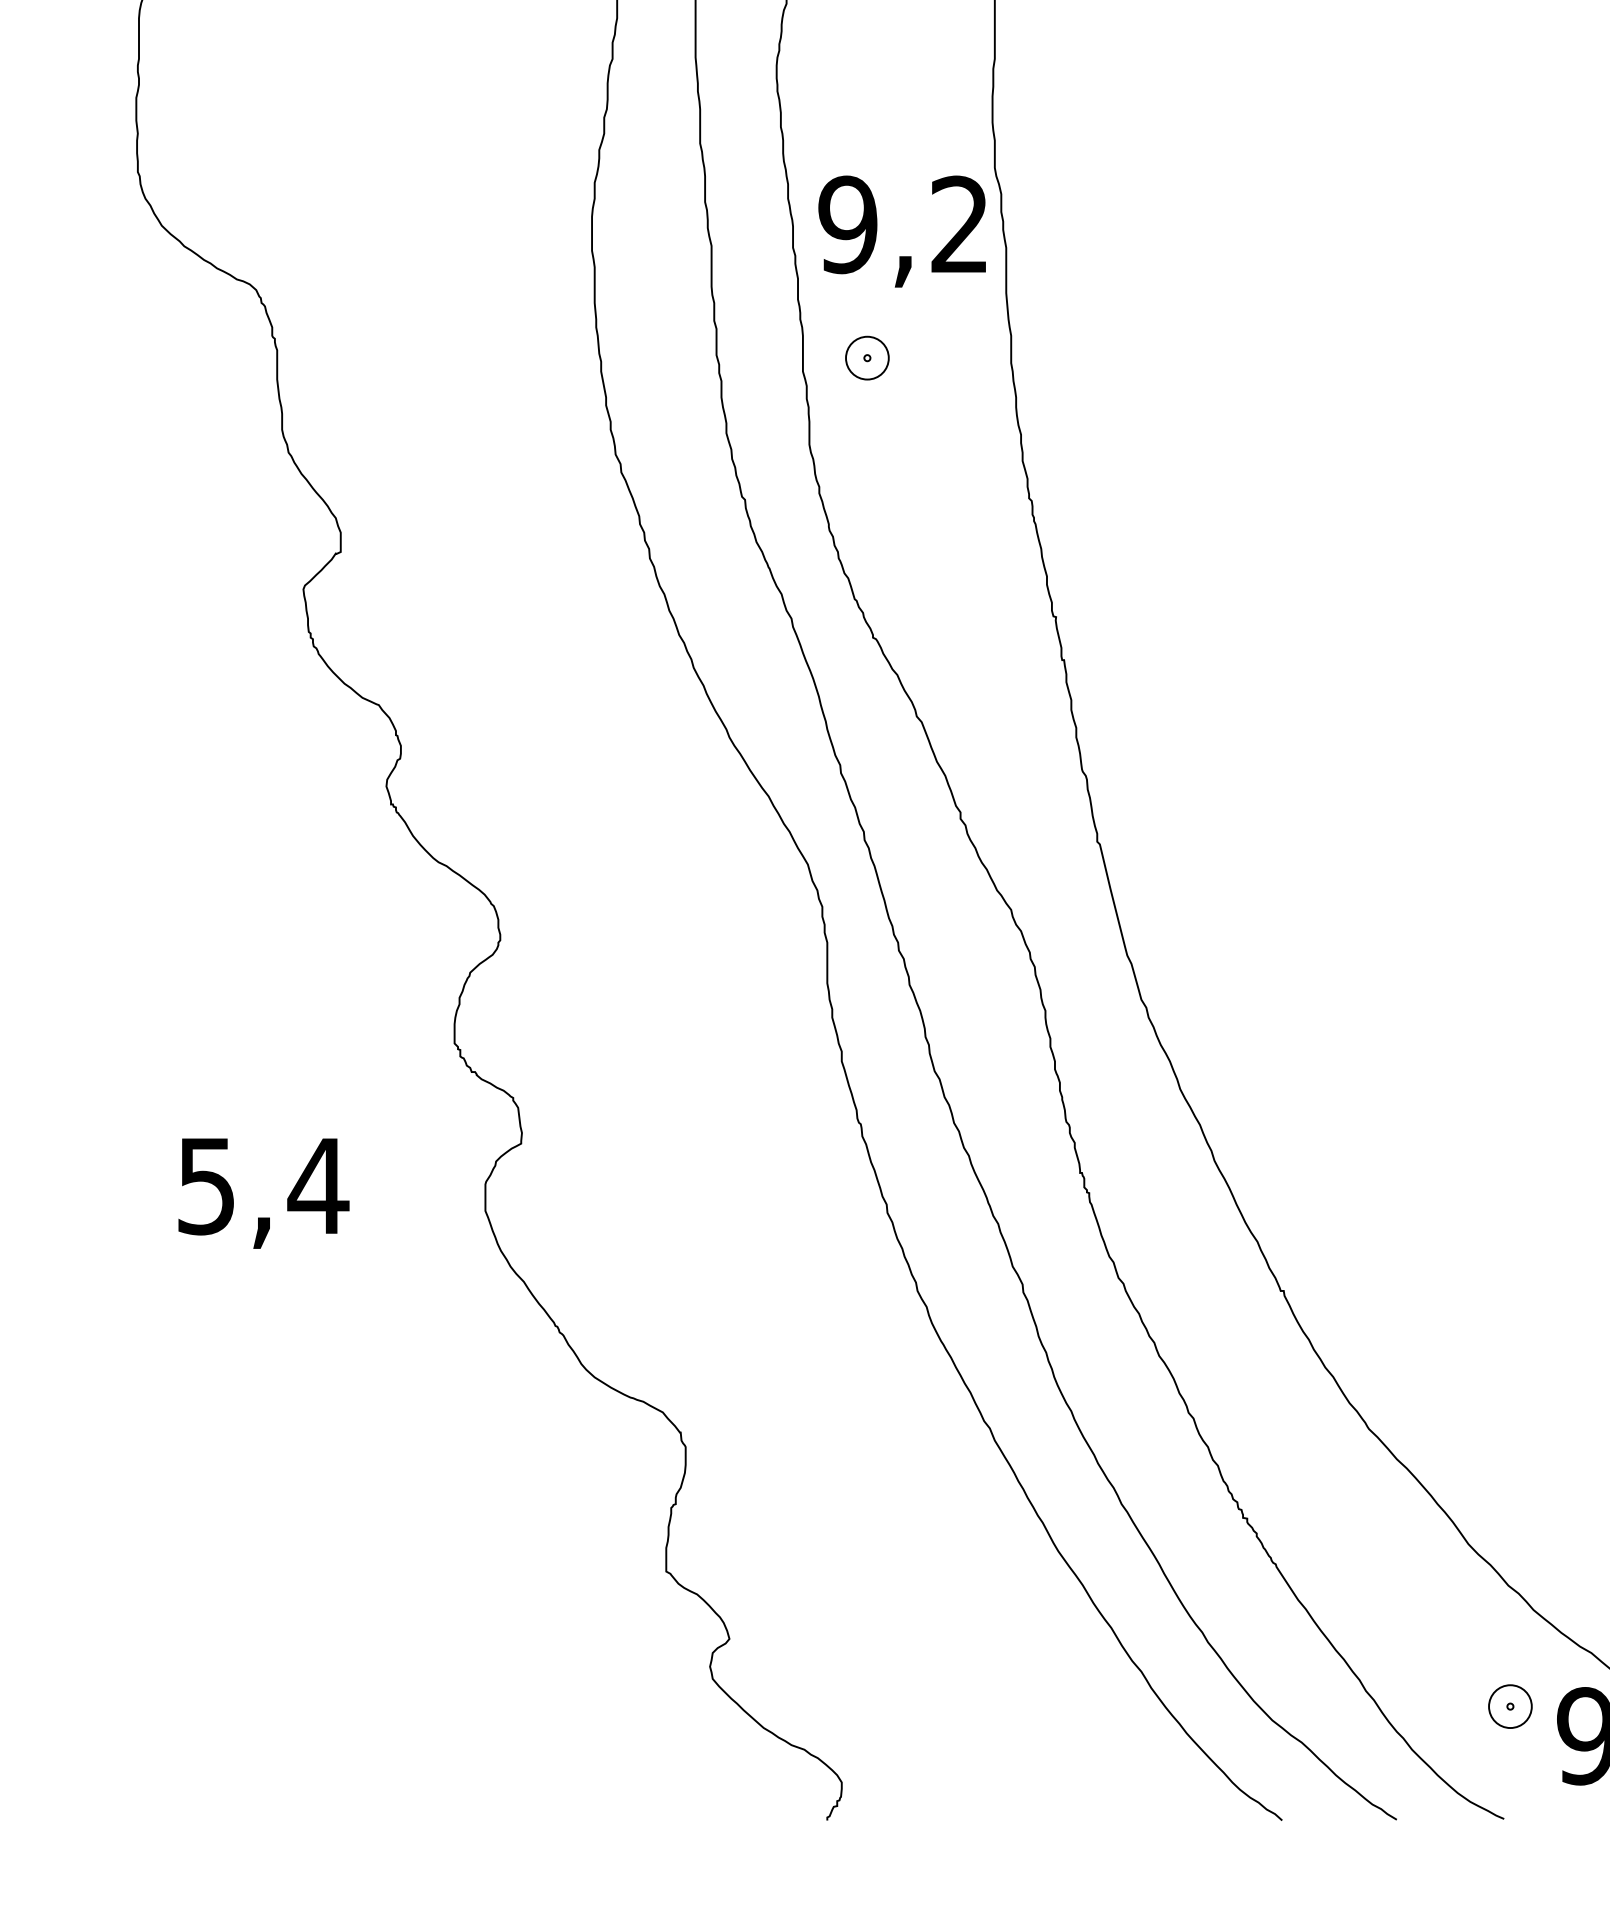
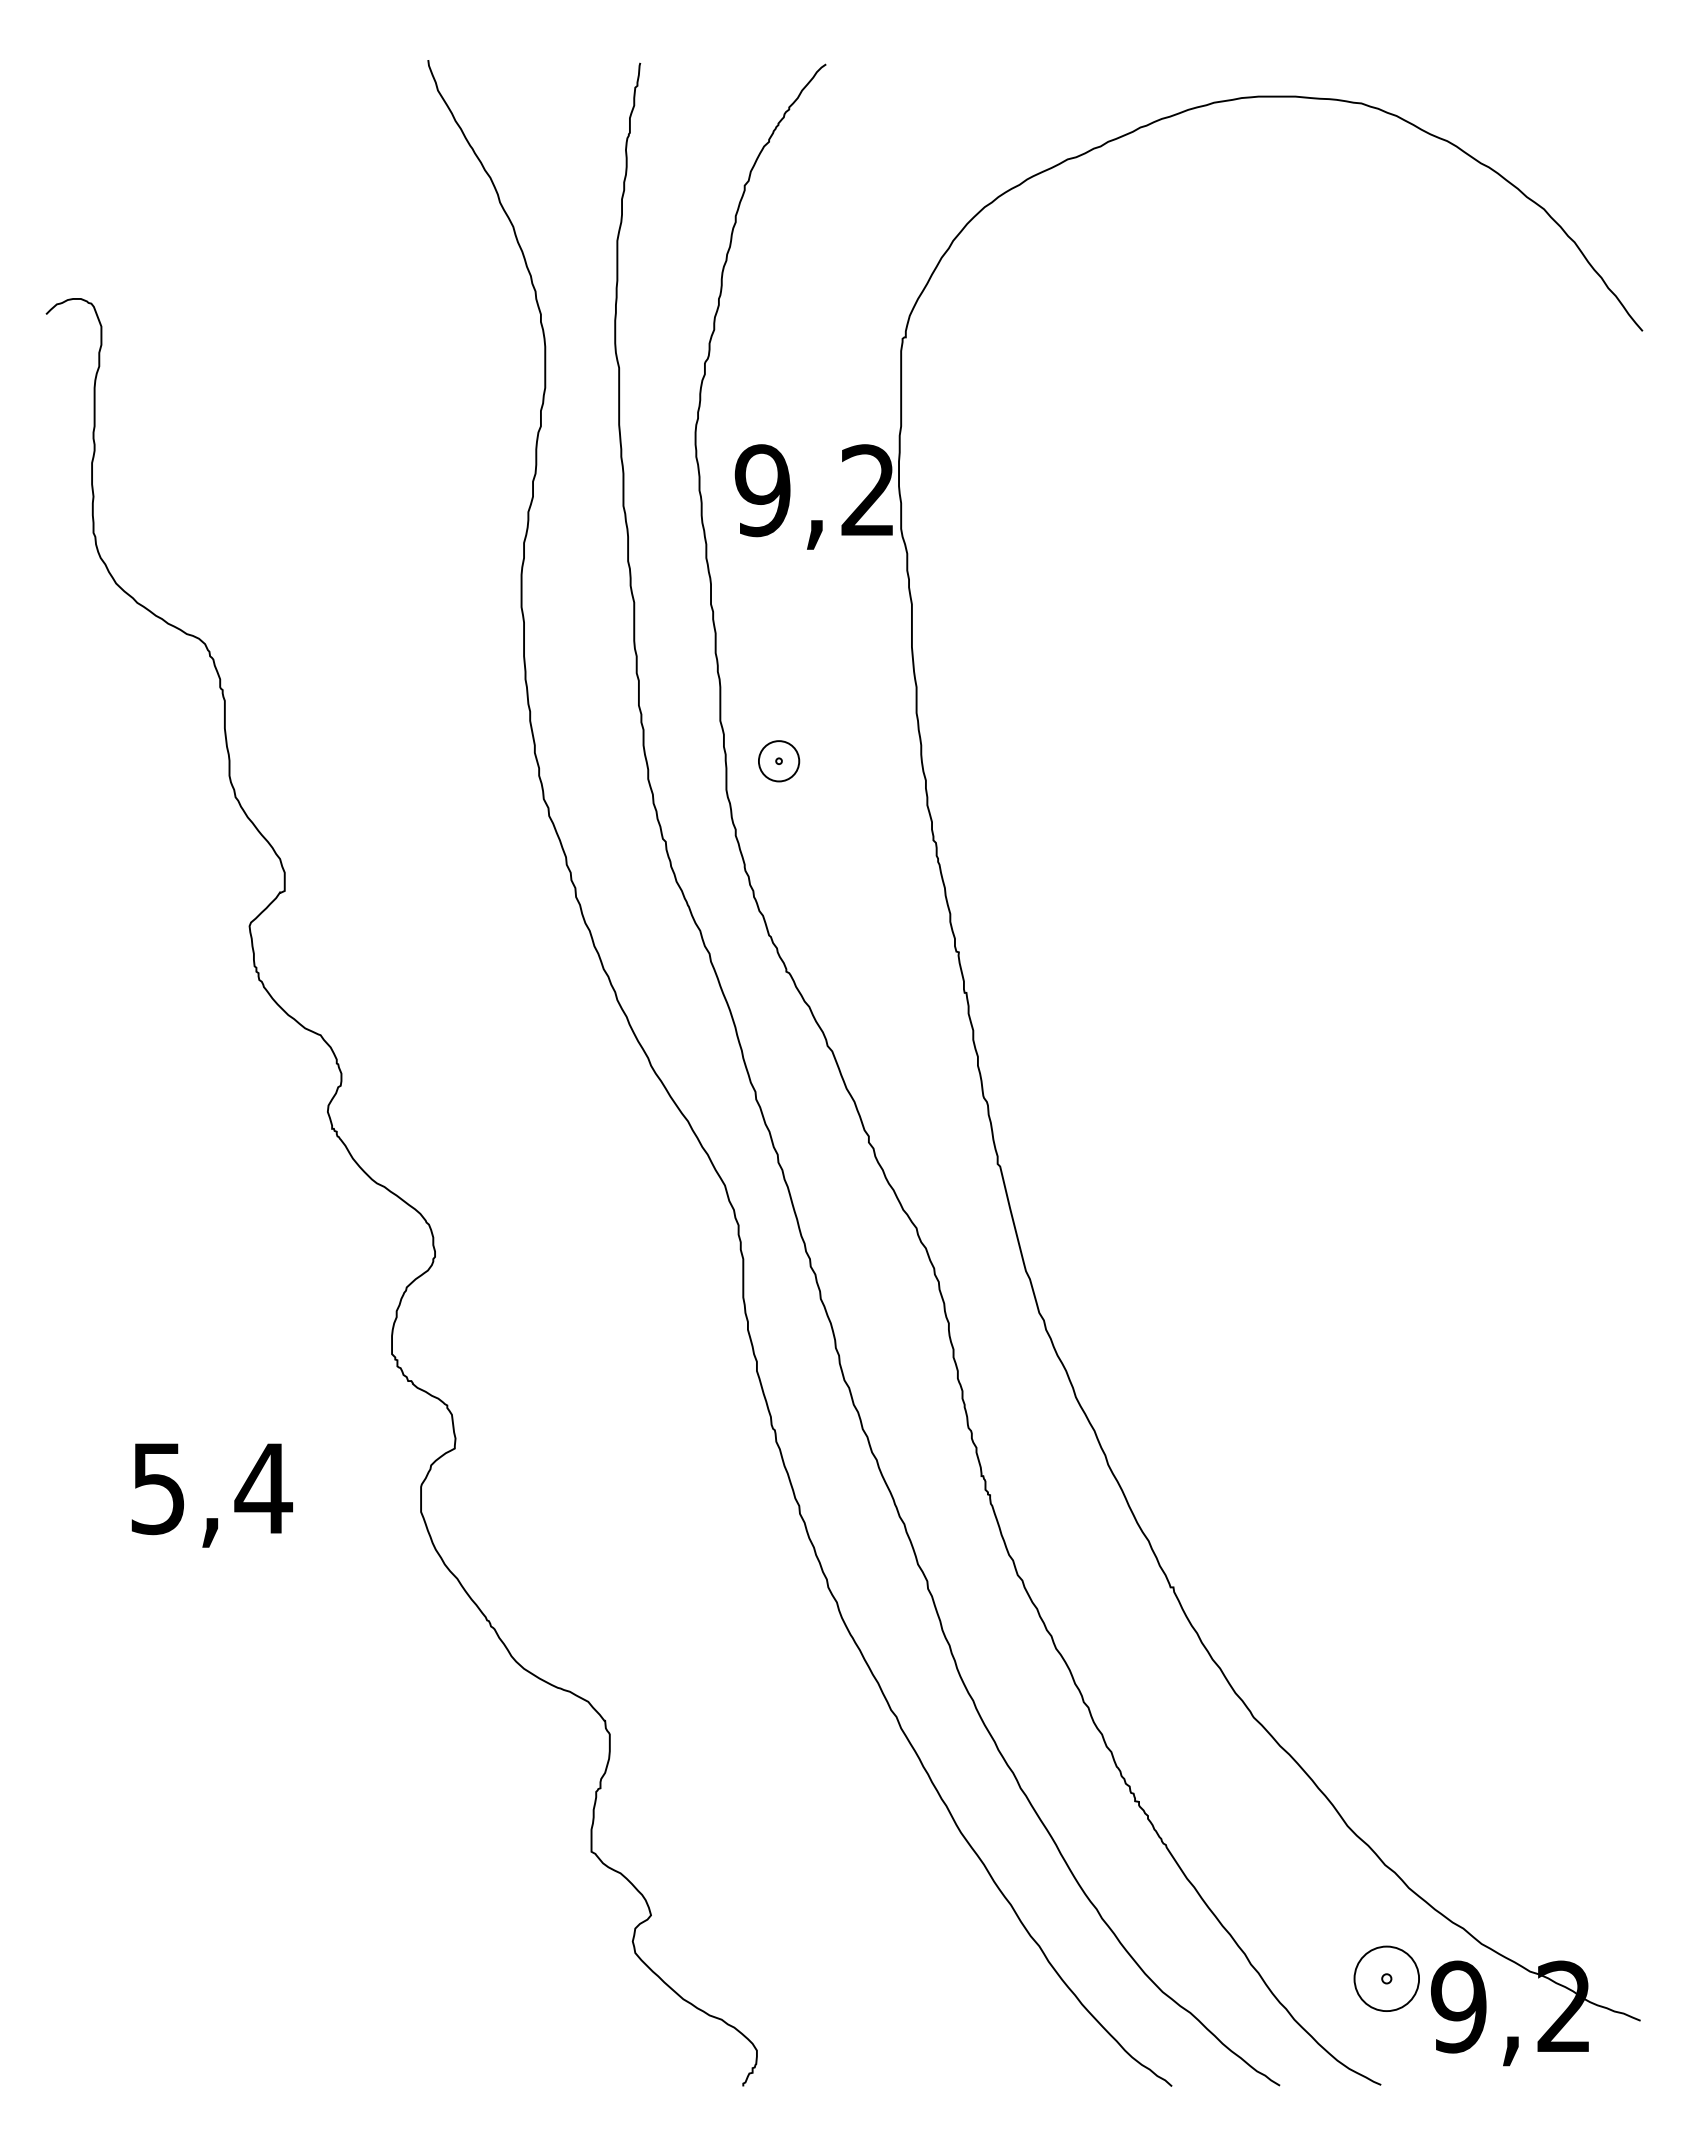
text: (901, 231) -> (813, 496), moved
part: (867, 358) -> (779, 761), moved
part: (1510, 1707) -> (1387, 1979), size x1.6

